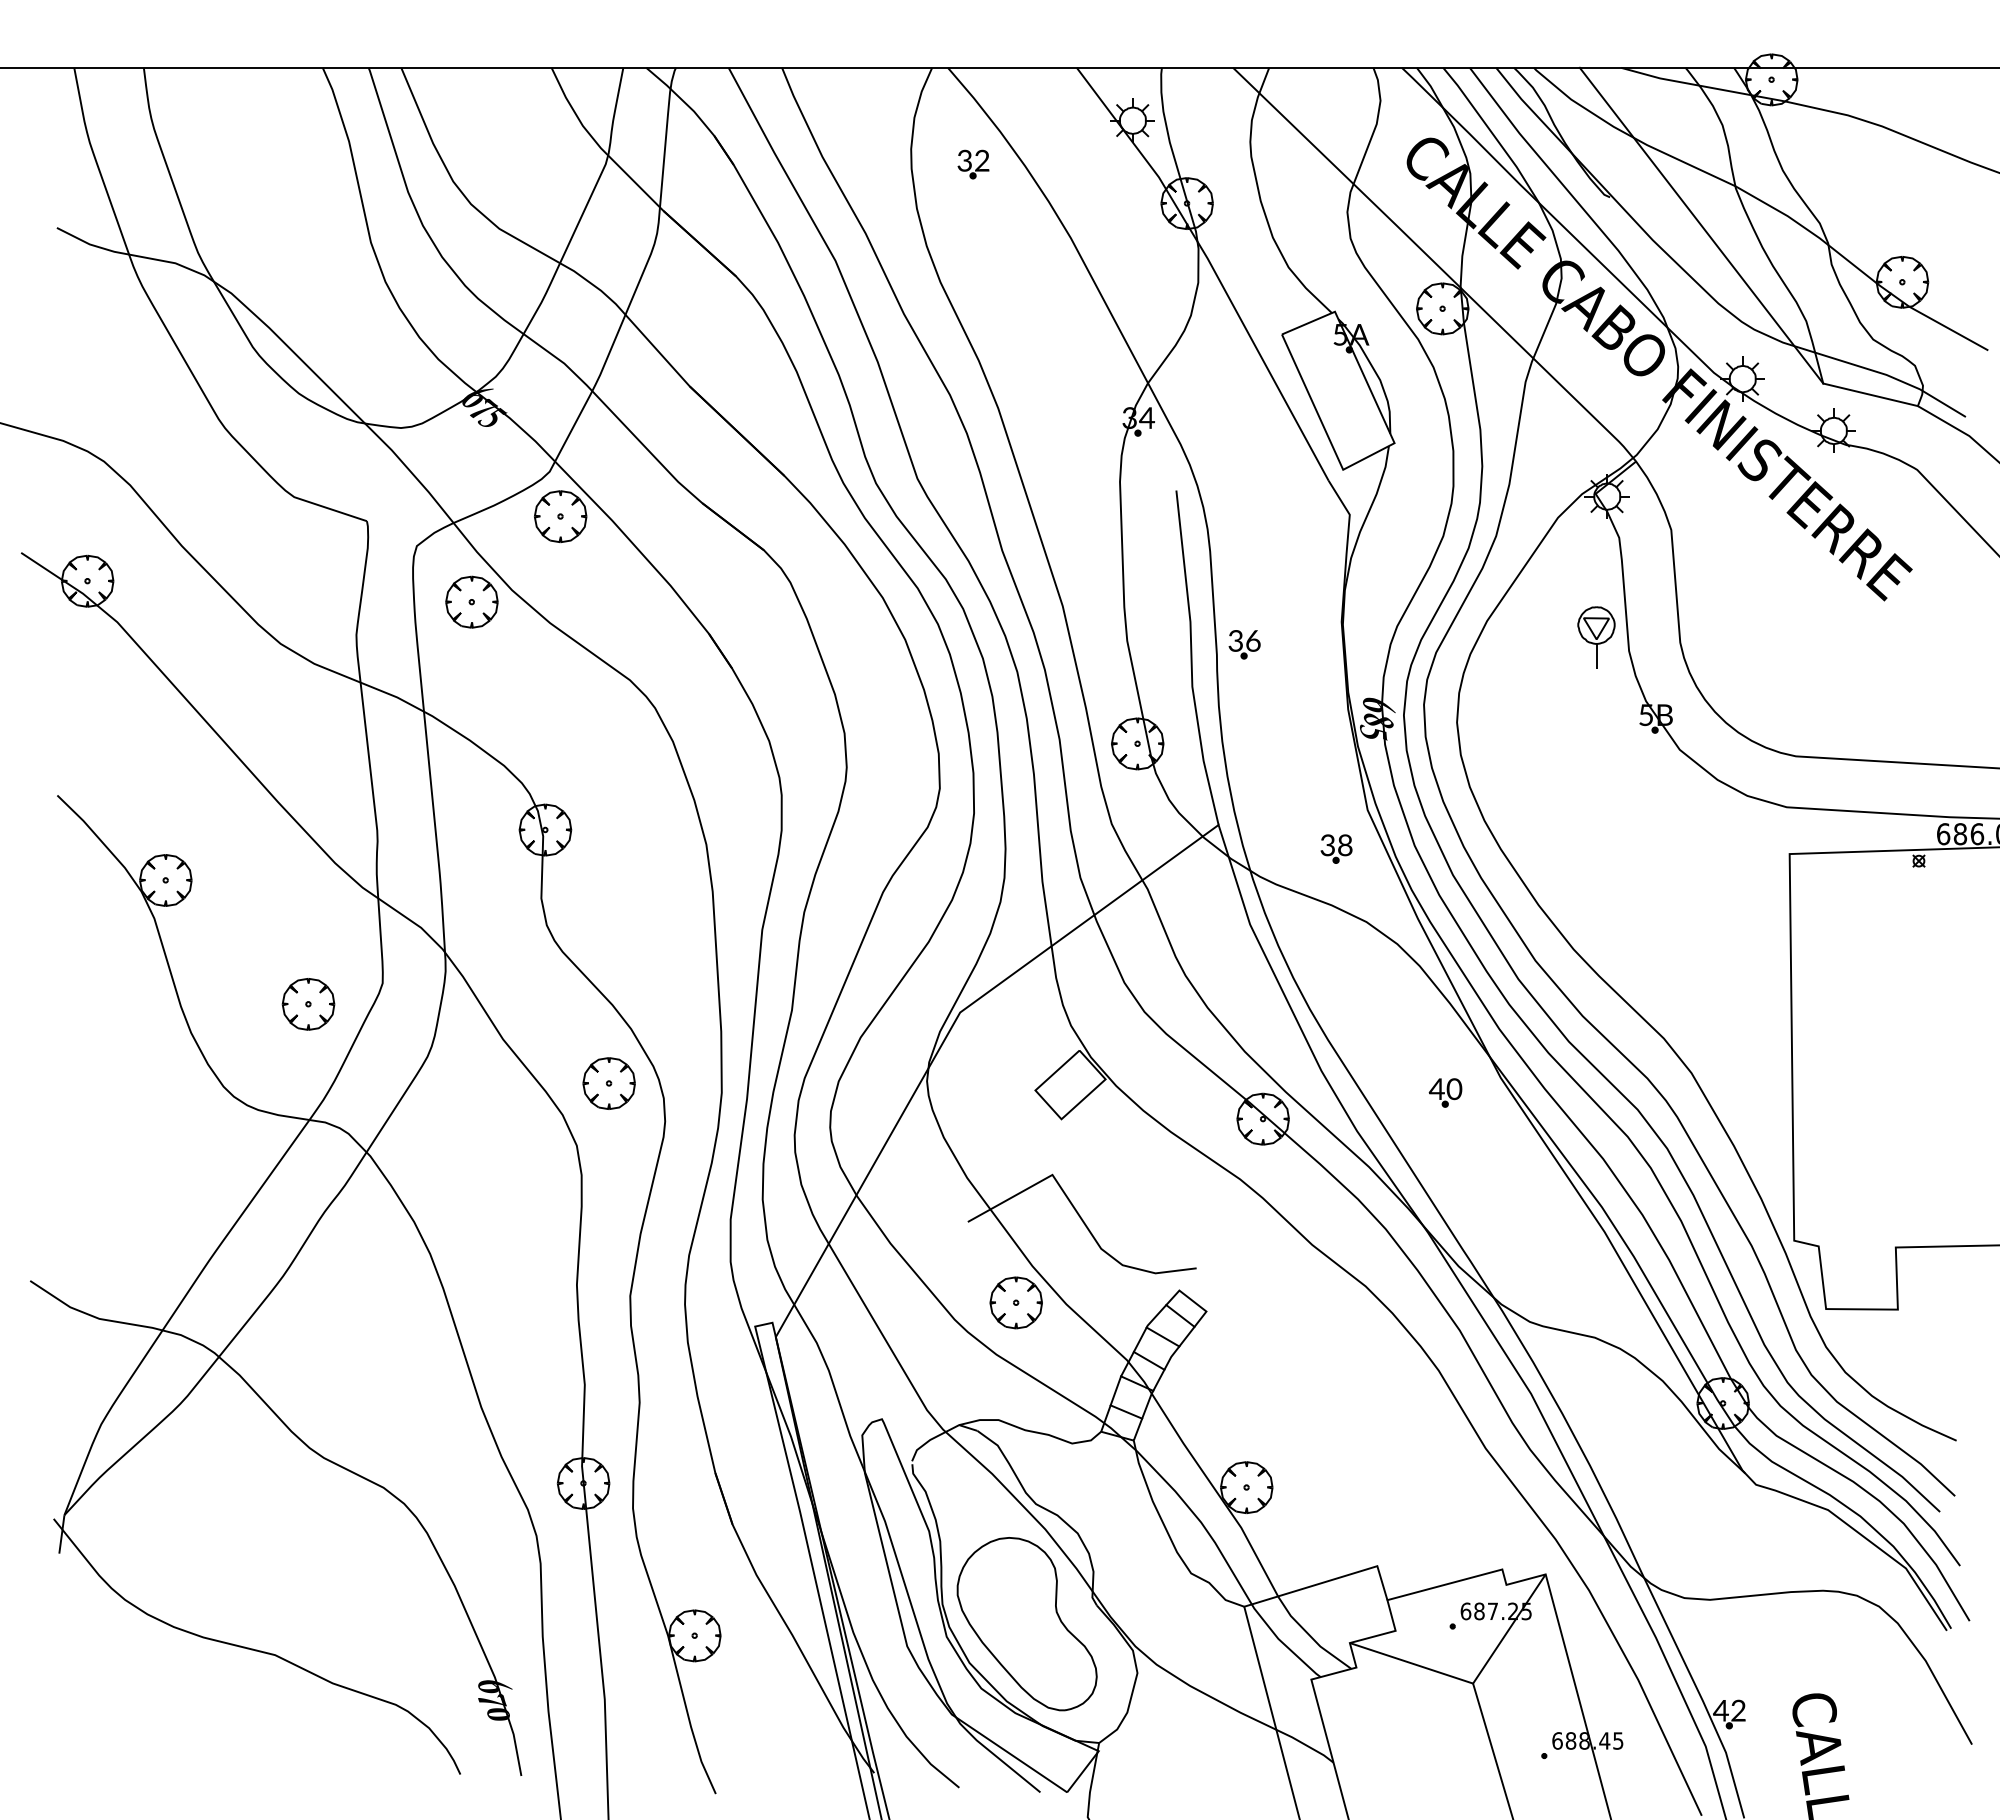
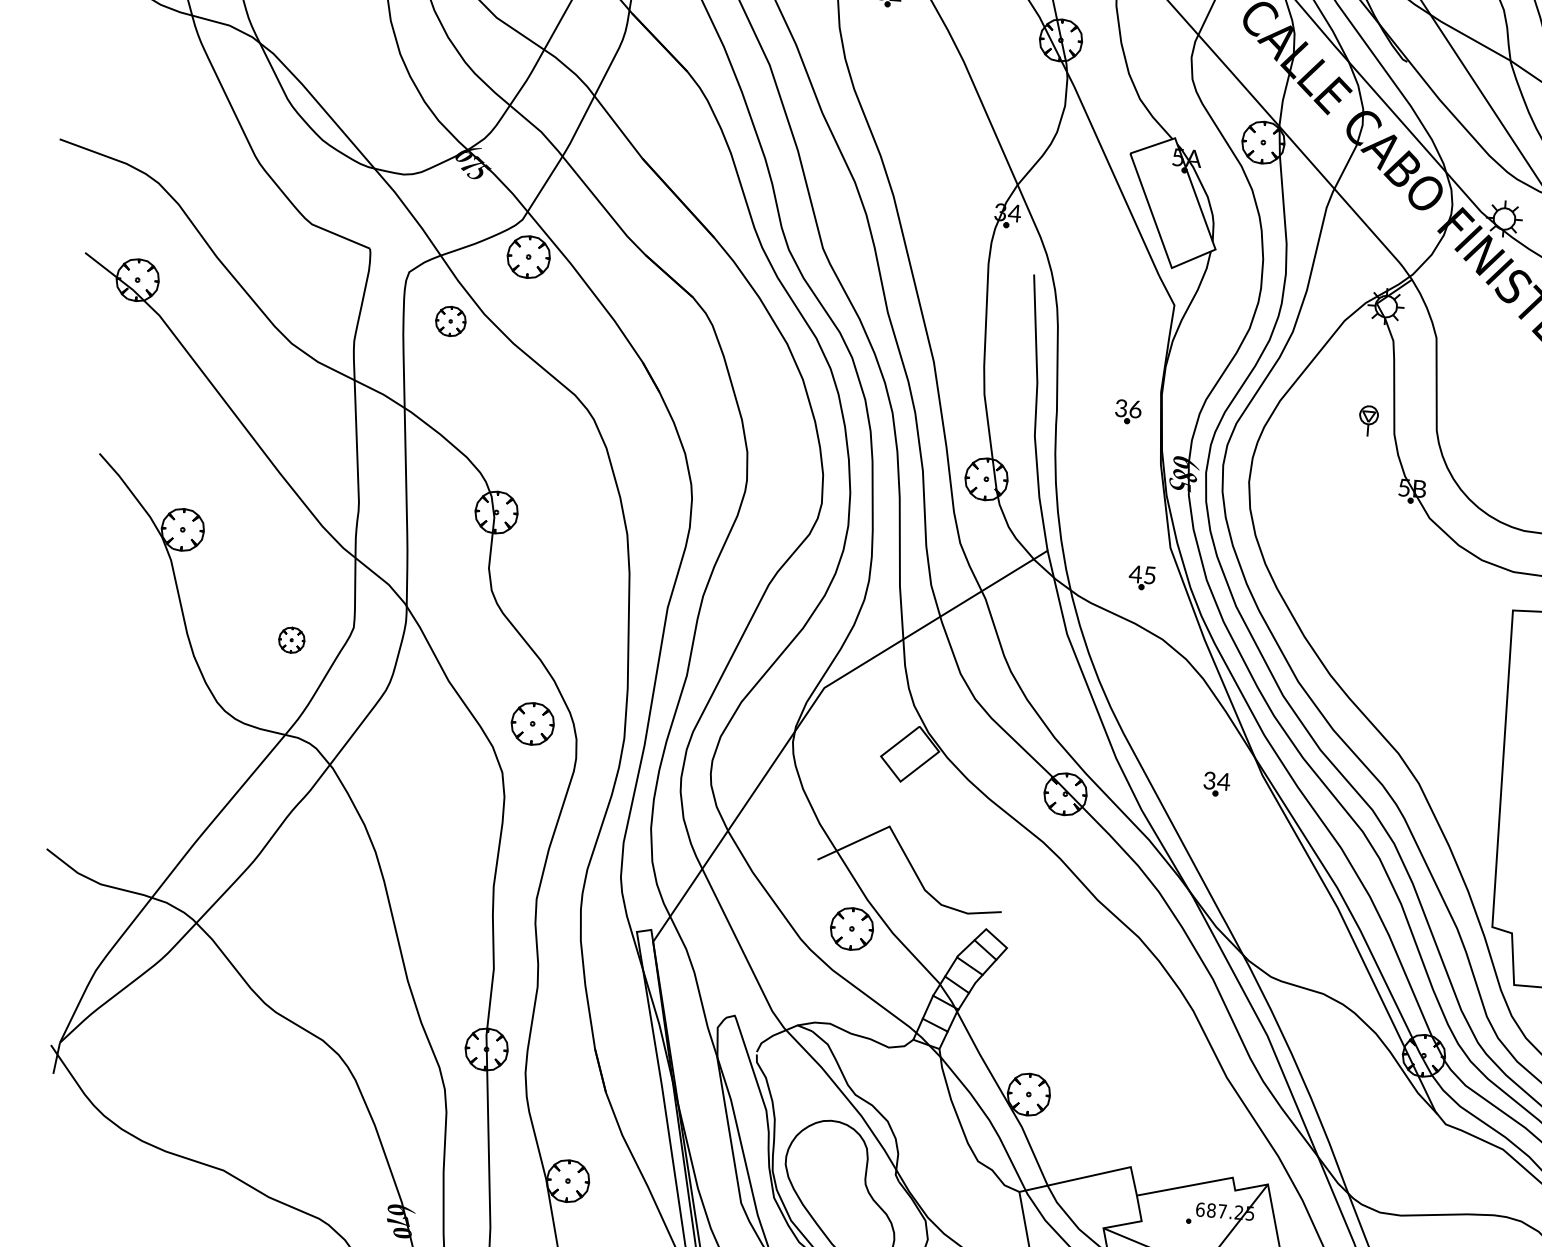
part: (471, 601) -> (450, 320), size x0.7
part: (1596, 637) -> (1368, 421), size x0.6
part: (1244, 644) -> (1128, 411), moved
text: (1335, 845) -> (1141, 574), 38 -> 45
part: (308, 1004) -> (291, 640), size x0.6
text: (1445, 1089) -> (1216, 781), 40 -> 34

